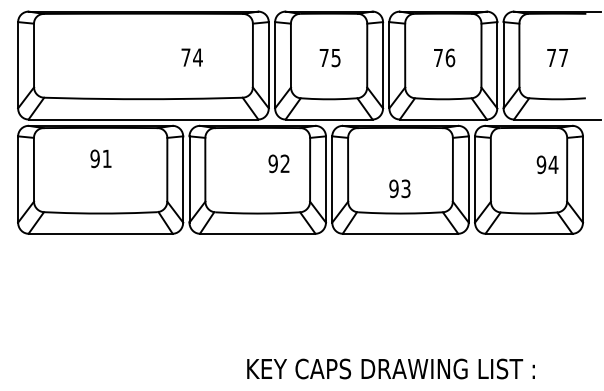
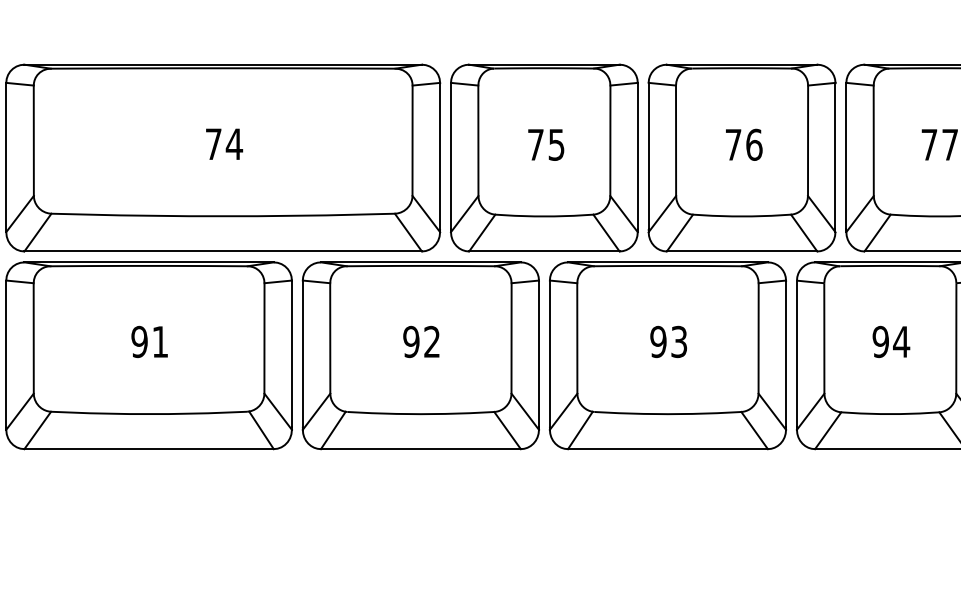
text: (191, 57) -> (223, 144), moved
text: (100, 158) -> (148, 341), moved
text: (278, 163) -> (420, 341), moved
text: (547, 164) -> (891, 341), moved
text: (399, 188) -> (667, 341), moved

